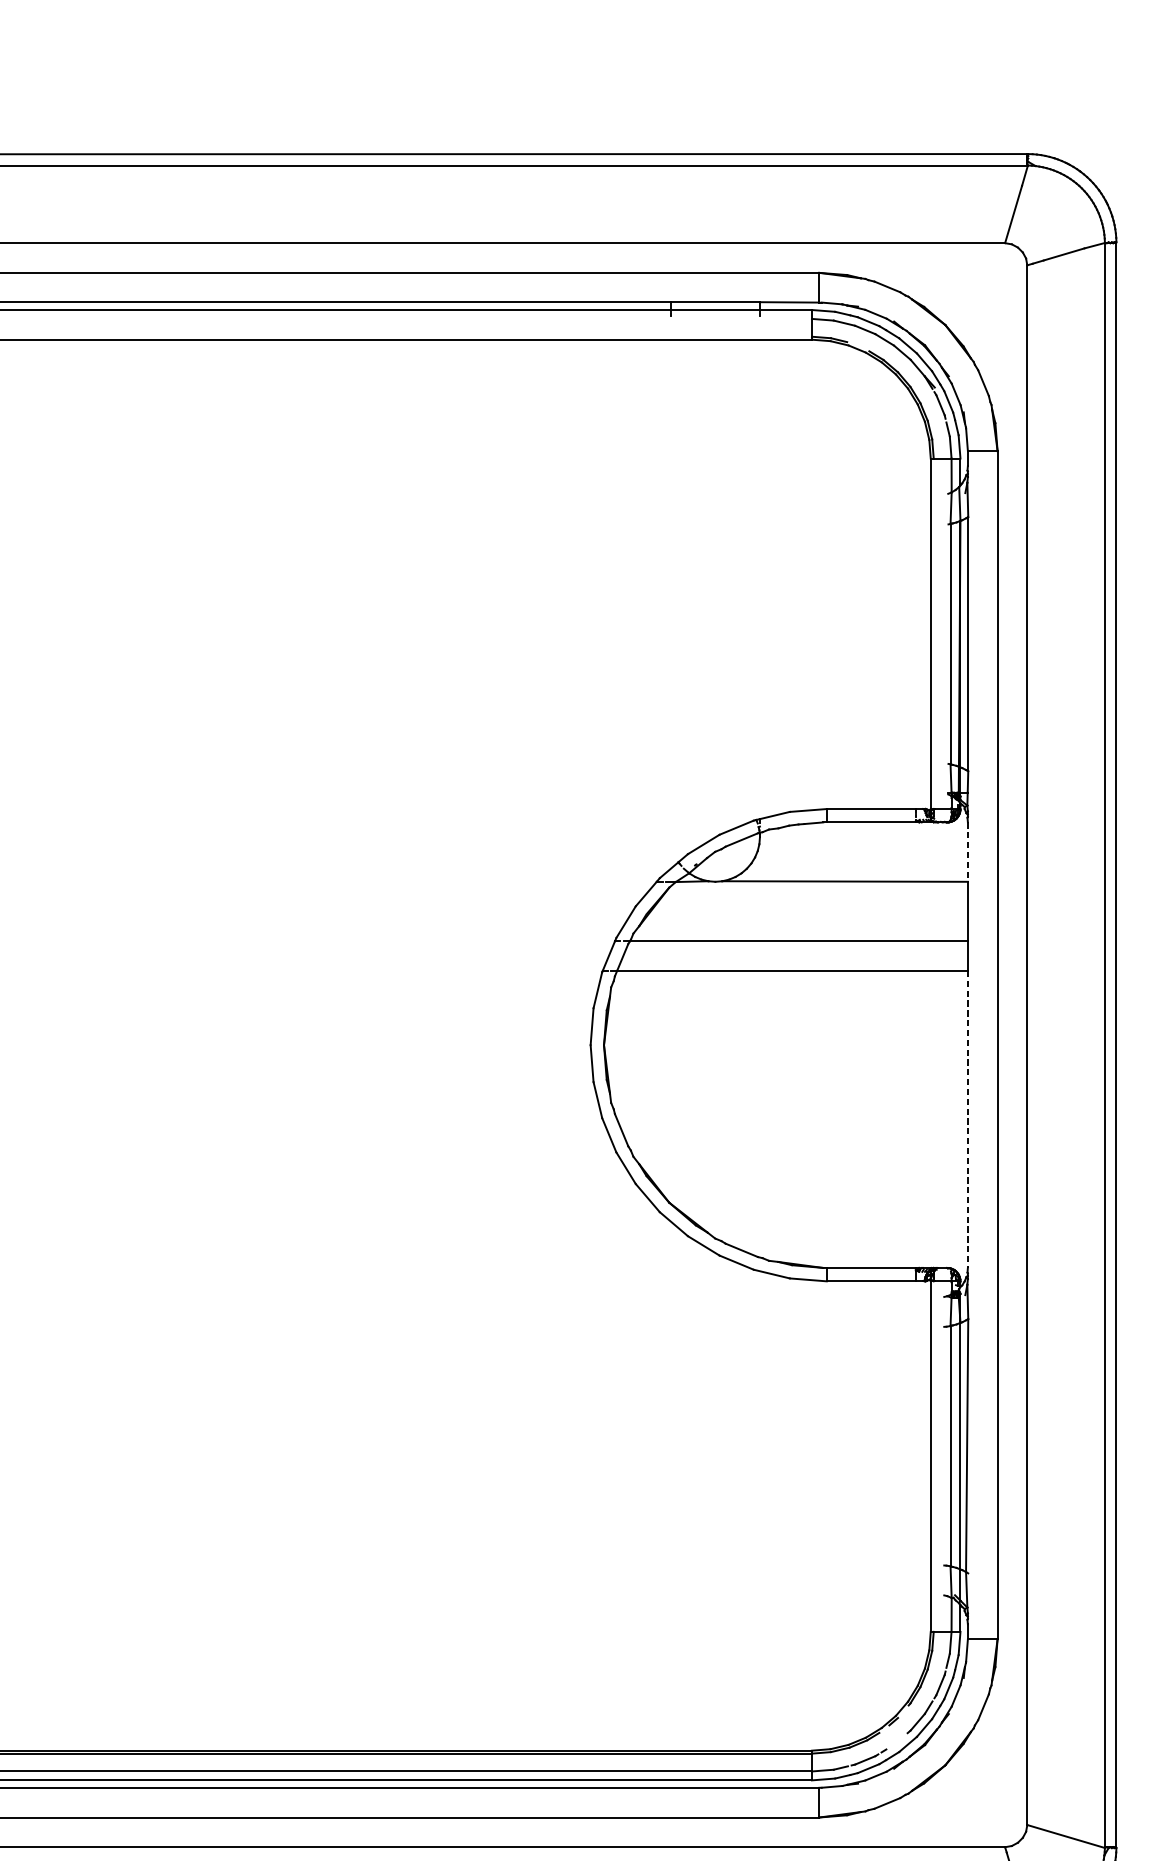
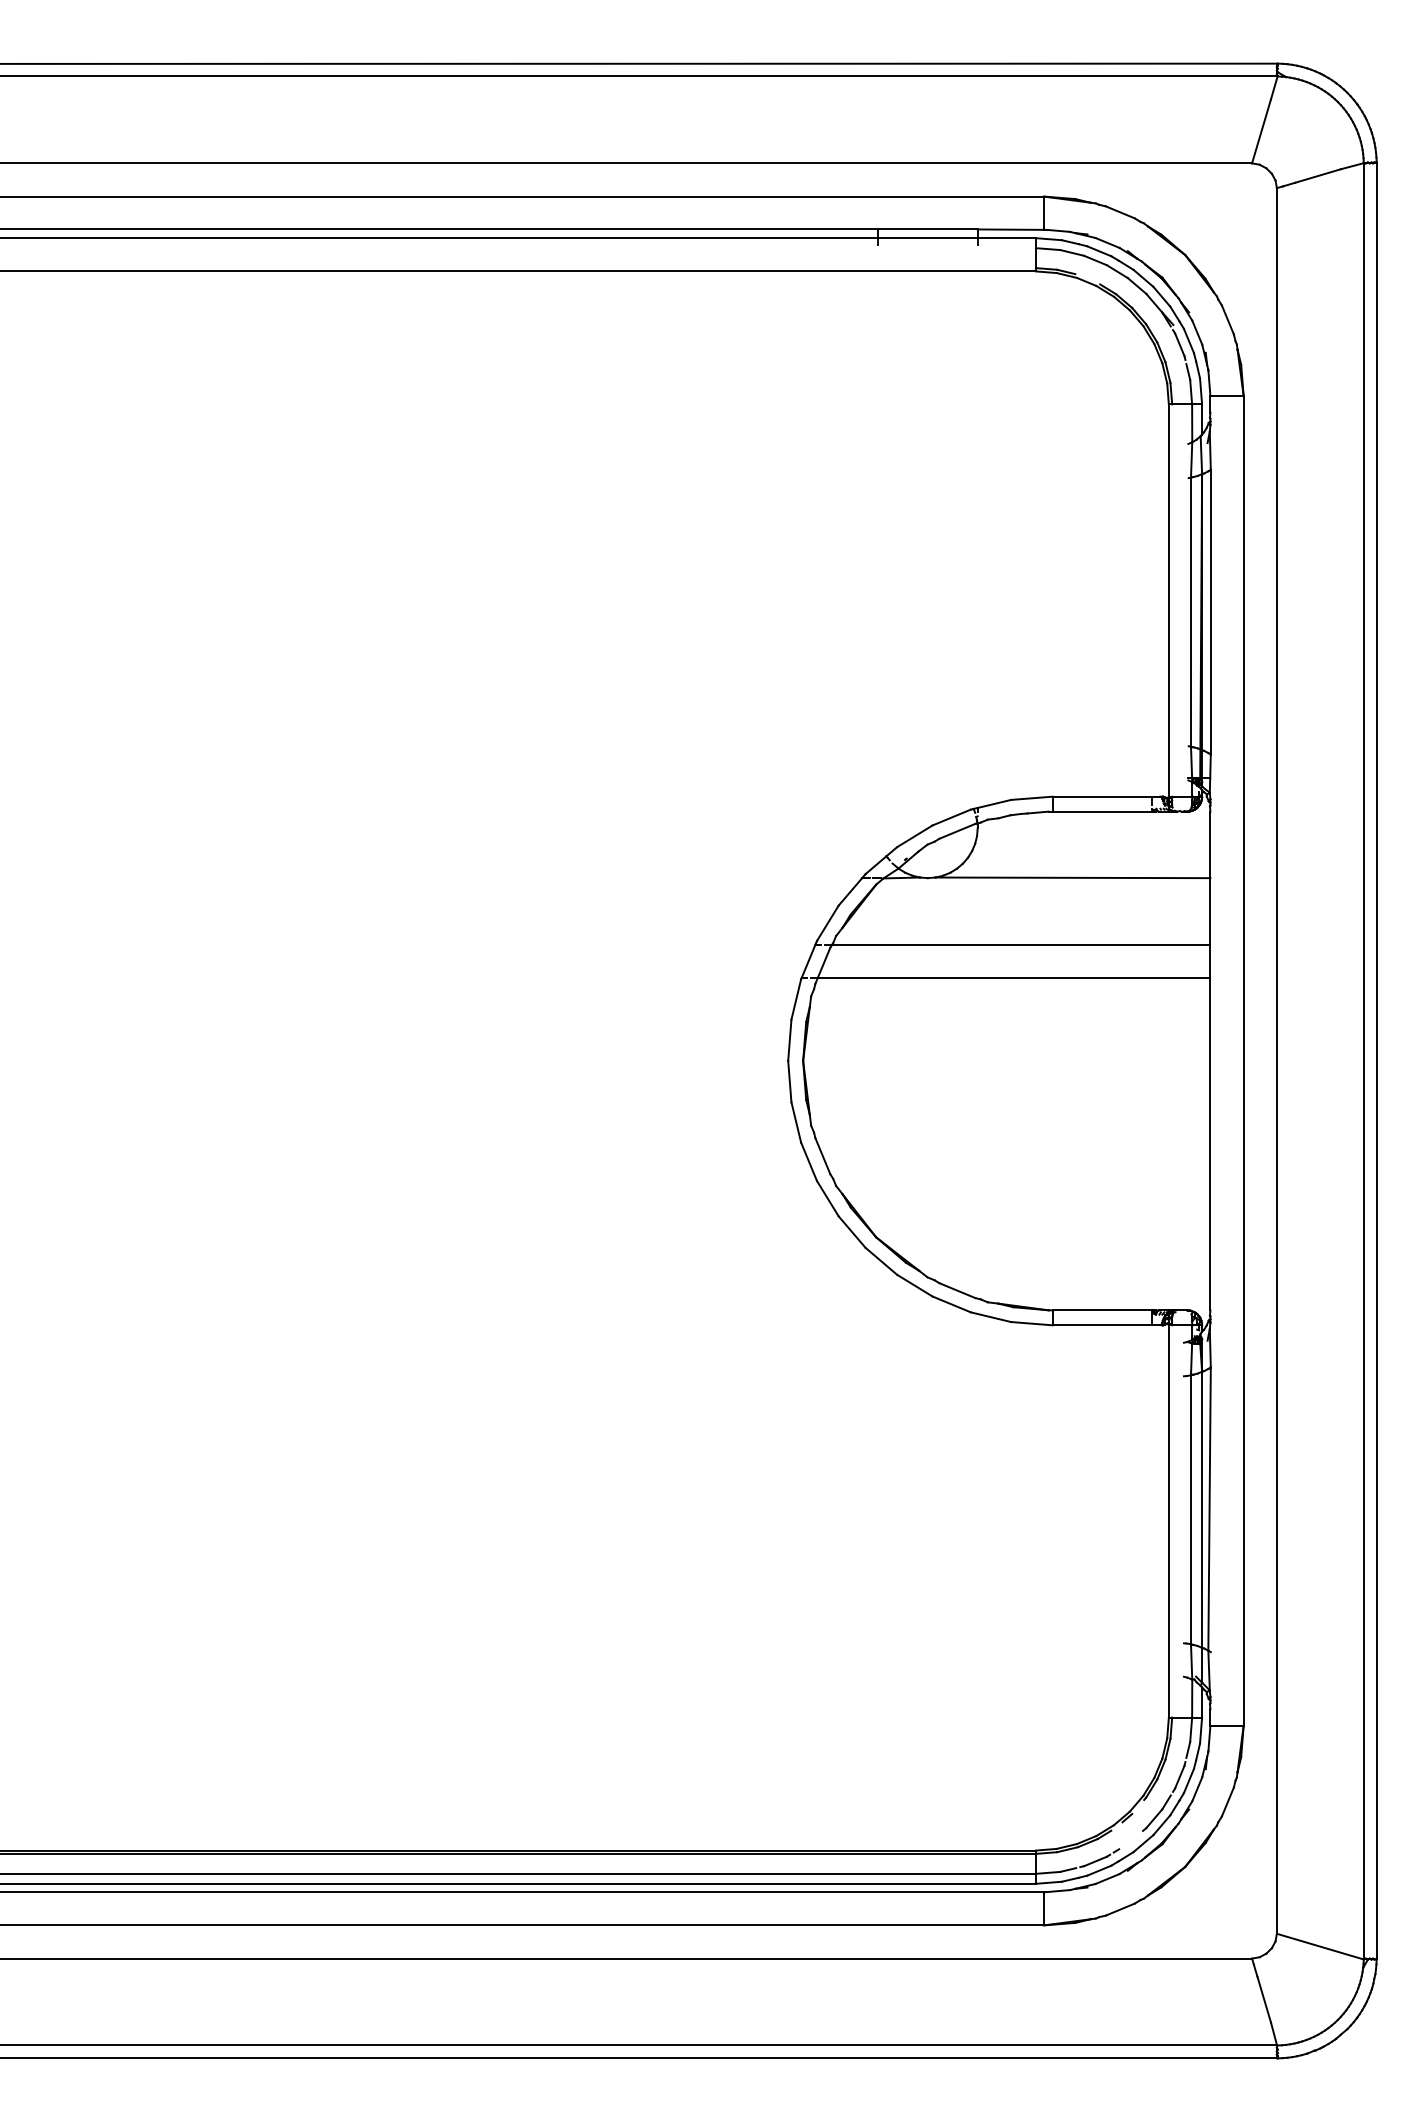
line: (967, 852) -> (1210, 845), dashed -> solid
line: (967, 1119) -> (1210, 1144), dashed -> solid

